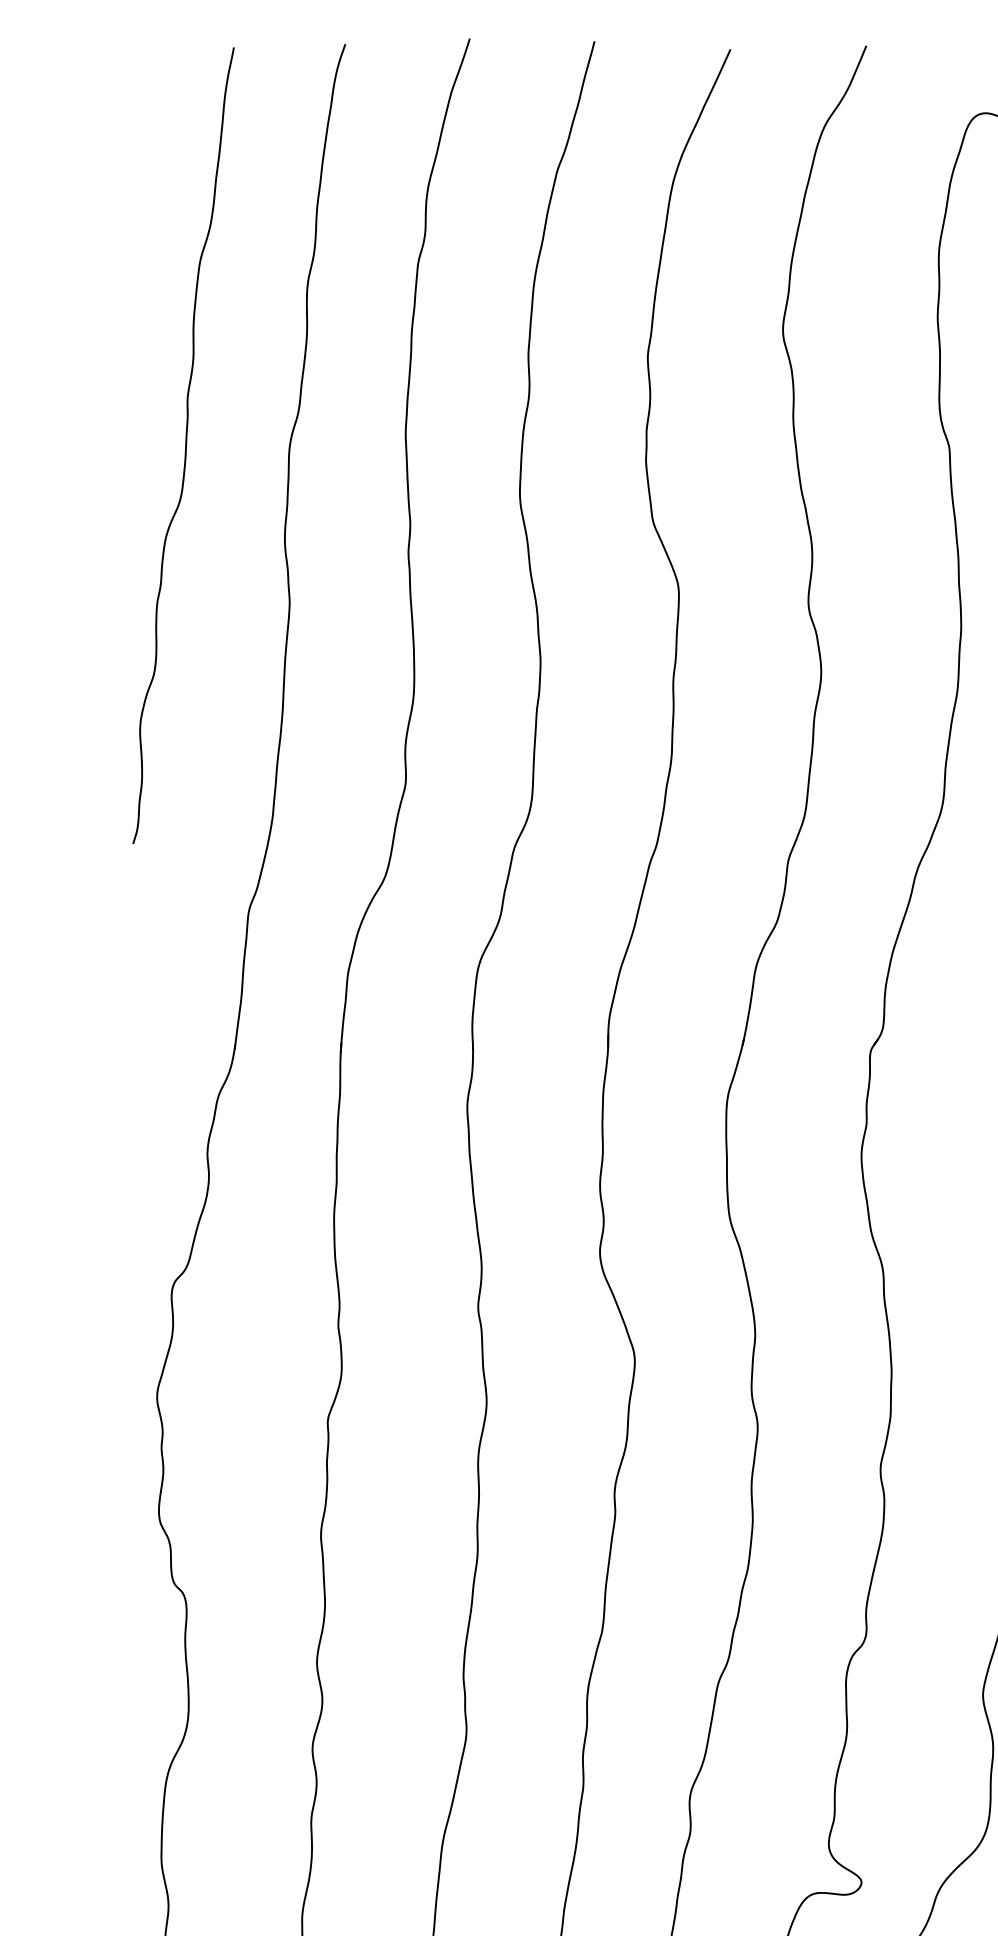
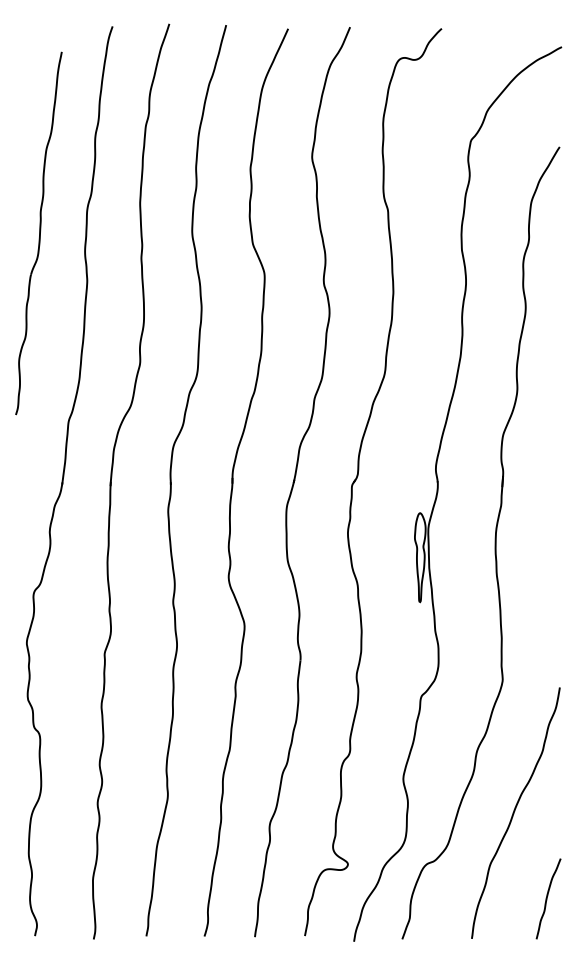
part: (182, 445) -> (38, 233), moved

